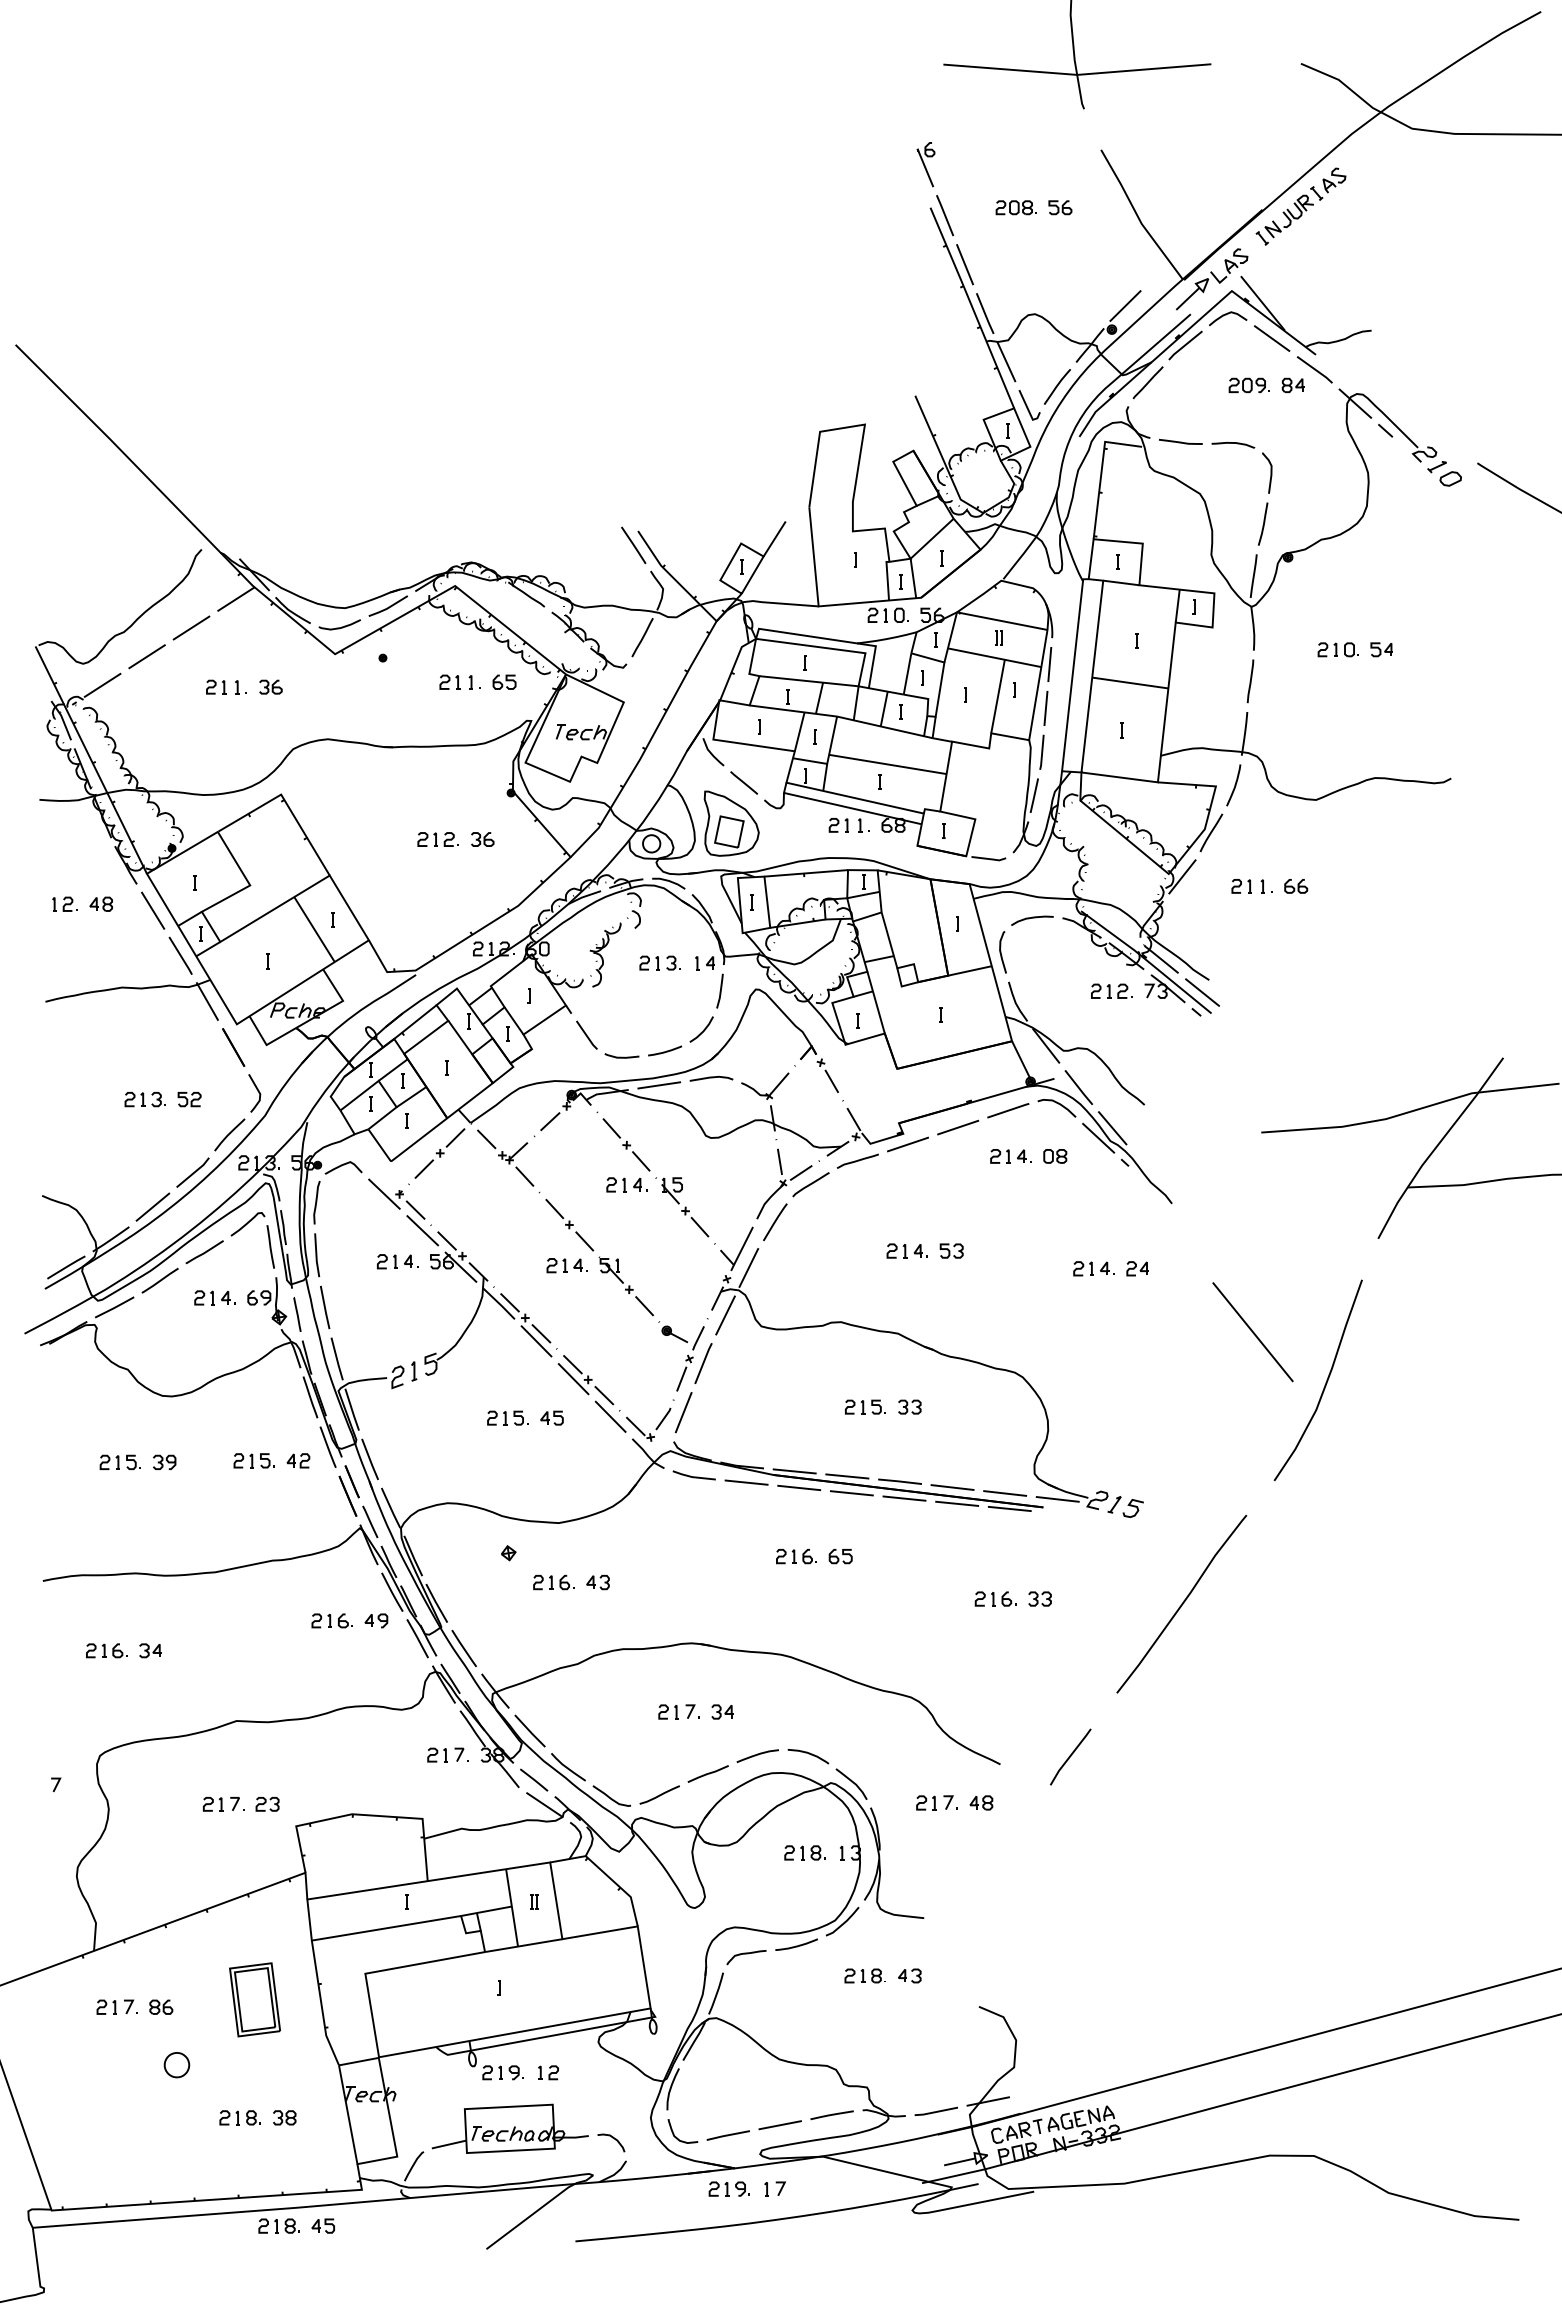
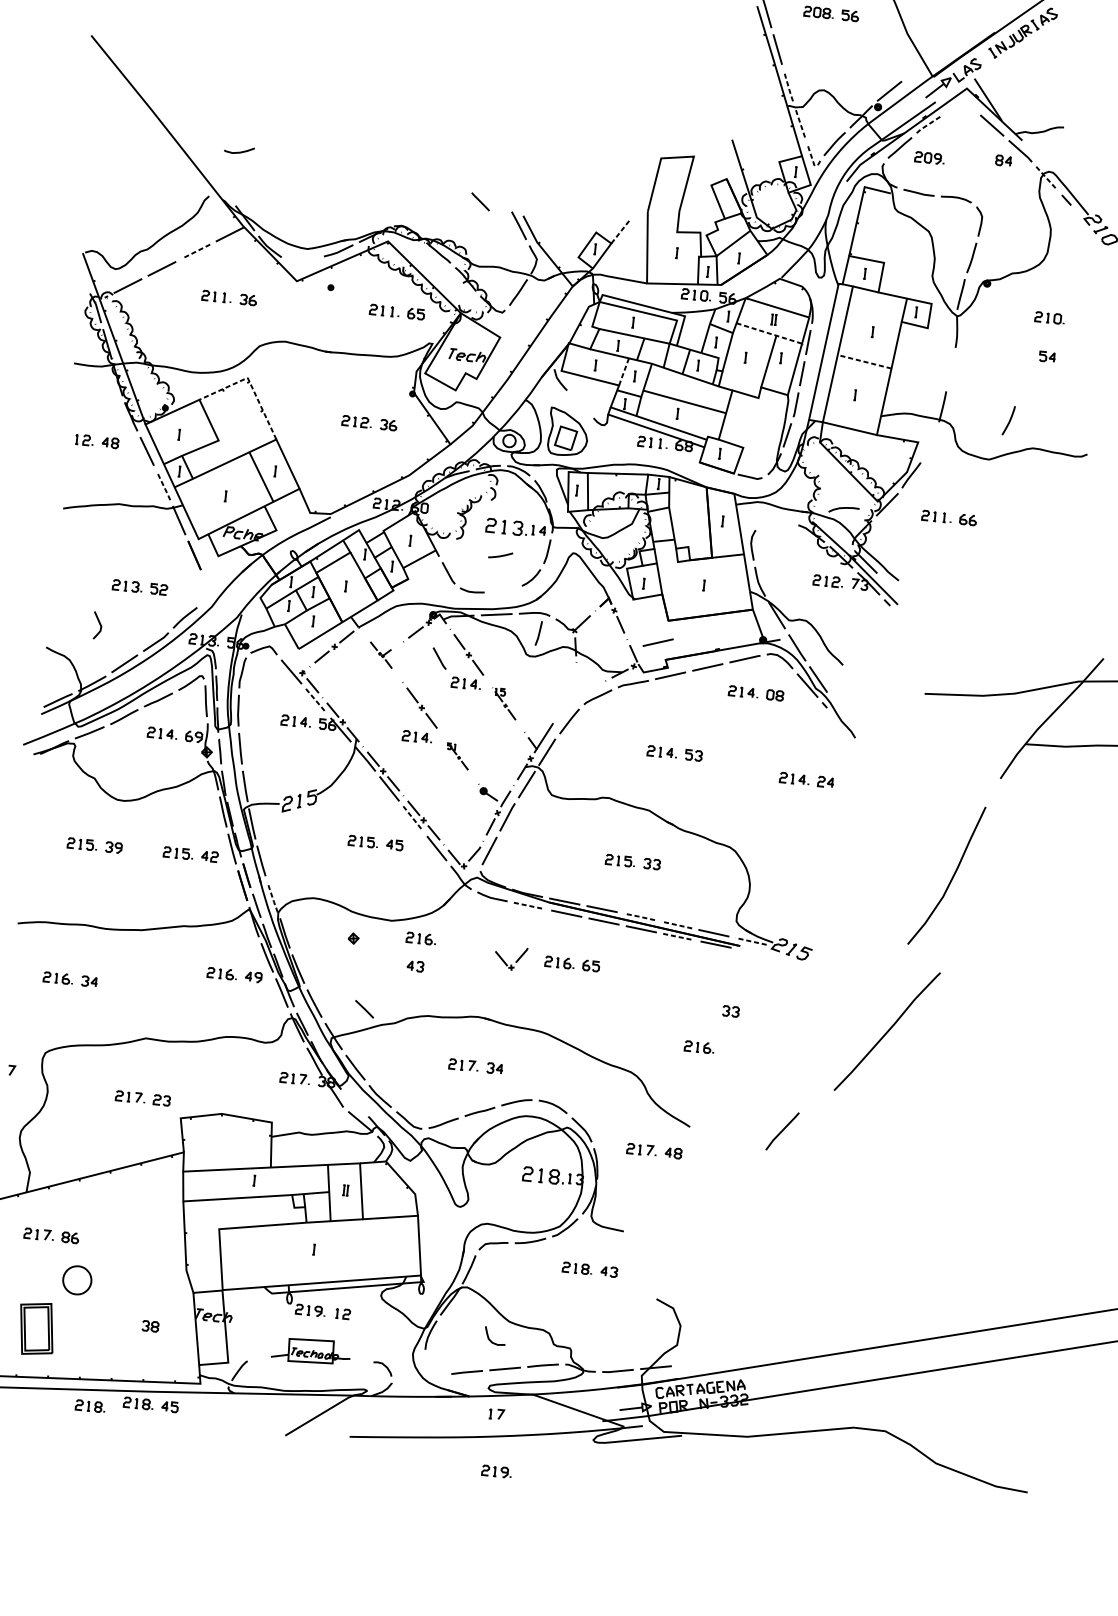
line: (985, 314) -> (788, 86), solid -> dashed
curve: (1226, 315) -> (961, 105), removed
line: (1184, 345) -> (928, 124), solid -> dashed
line: (1006, 361) -> (800, 122), solid -> dashed
part: (1248, 385) -> (928, 158), moved
line: (1354, 403) -> (1046, 178), solid -> dashed
line: (1028, 410) -> (812, 158), solid -> dashed
line: (774, 539) -> (620, 232), solid -> dashed
curve: (341, 626) -> (240, 151), moved
line: (191, 628) -> (195, 252), solid -> dashed
part: (1337, 649) -> (1049, 317), moved
line: (994, 657) -> (769, 333), solid -> dashed
line: (1250, 681) -> (950, 369), removed
line: (1128, 682) -> (863, 361), solid -> dashed
line: (799, 731) -> (623, 371), solid -> dashed
line: (744, 782) -> (480, 201), moved
curve: (1234, 785) -> (1009, 420), moved
line: (286, 803) -> (250, 384), solid -> dashed
curve: (1032, 918) -> (844, 508), moved
line: (181, 956) -> (164, 486), solid -> dashed
part: (659, 962) -> (506, 526), size x1.4
line: (1202, 992) -> (893, 589), removed
curve: (666, 1050) -> (501, 555), moved
line: (257, 1091) -> (99, 624), moved
line: (886, 1100) -> (658, 642), added
line: (720, 1104) -> (539, 633), added
line: (586, 1153) -> (439, 658), added
part: (505, 1157) -> (381, 654), size x0.6
part: (784, 1183) -> (579, 694), removed
part: (682, 1207) -> (504, 703), size x0.7
line: (423, 1231) -> (316, 701), solid -> dashed
part: (625, 1286) -> (457, 756), size x0.6
line: (1252, 1332) -> (903, 836), removed
line: (573, 1379) -> (413, 819), solid -> dashed
line: (899, 1481) -> (639, 916), solid -> dashed
line: (747, 1482) -> (530, 905), solid -> dashed
line: (952, 1487) -> (676, 924), solid -> dashed
line: (1057, 1499) -> (750, 941), solid -> dashed
line: (957, 1503) -> (678, 936), solid -> dashed
line: (390, 1508) -> (272, 897), solid -> dashed
part: (735, 1561) -> (515, 961), added
part: (553, 1582) -> (420, 938), moved
part: (995, 1598) -> (699, 1046), moved
curve: (1181, 1604) -> (887, 1031), moved
line: (1070, 1756) -> (782, 1130), moved
line: (534, 1779) -> (364, 1008), moved
part: (804, 1852) -> (543, 1175), size x1.4
part: (254, 1999) -> (36, 1328), moved
part: (176, 2065) -> (76, 1280), size x1.6
part: (239, 2117) -> (89, 1405), moved
part: (509, 2128) -> (310, 1350), size x0.7
curve: (676, 2136) -> (490, 1339), moved
part: (728, 2188) -> (496, 1471), moved

